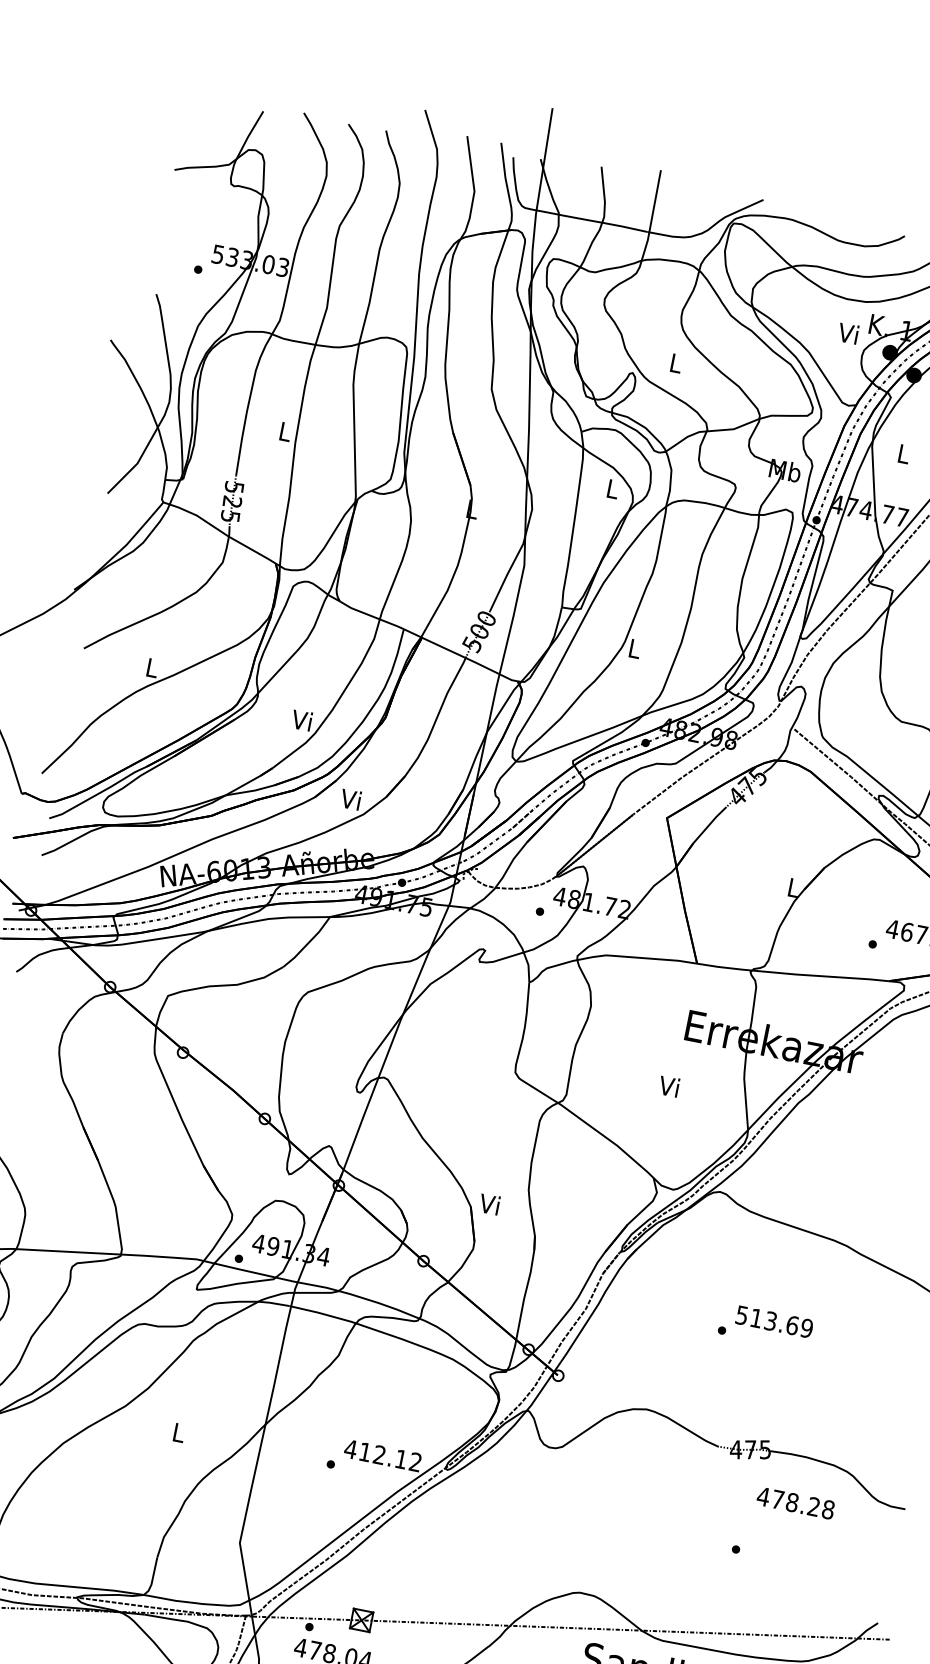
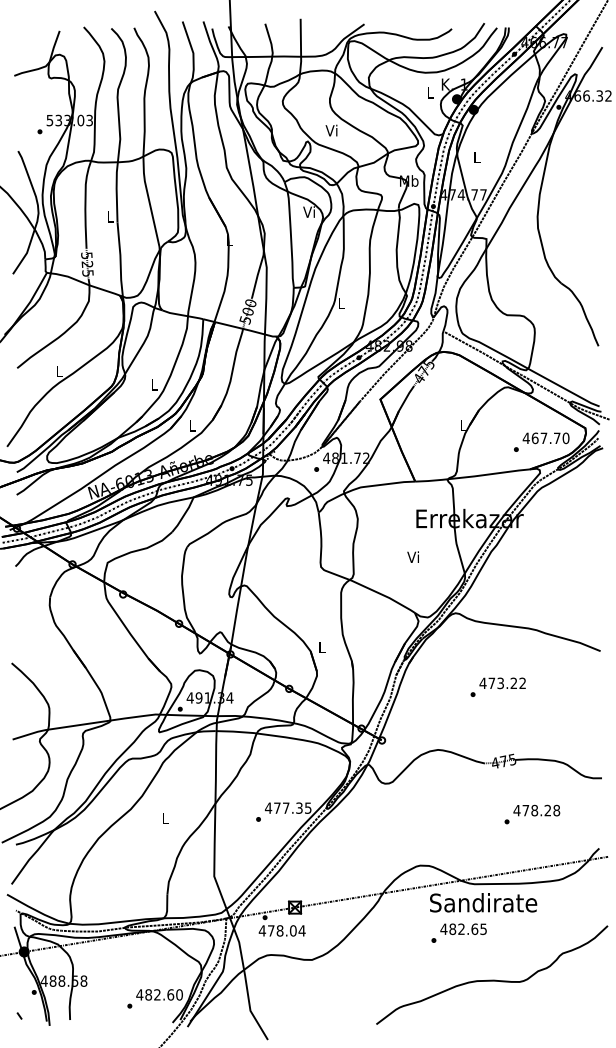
text: (847, 332) -> (429, 92), Vi -> L
text: (674, 362) -> (331, 130), L -> Vi
text: (610, 487) -> (308, 211), L -> Vi
text: (301, 719) -> (153, 384), Vi -> L
text: (349, 798) -> (191, 425), Vi -> L
text: (489, 1204) -> (321, 647), Vi -> L
text: (773, 1321) -> (502, 683), 513.69 -> 473.22
text: (390, 1456) -> (292, 807), 412.12 -> 477.35
text: (795, 1502) -> (536, 810), moved

